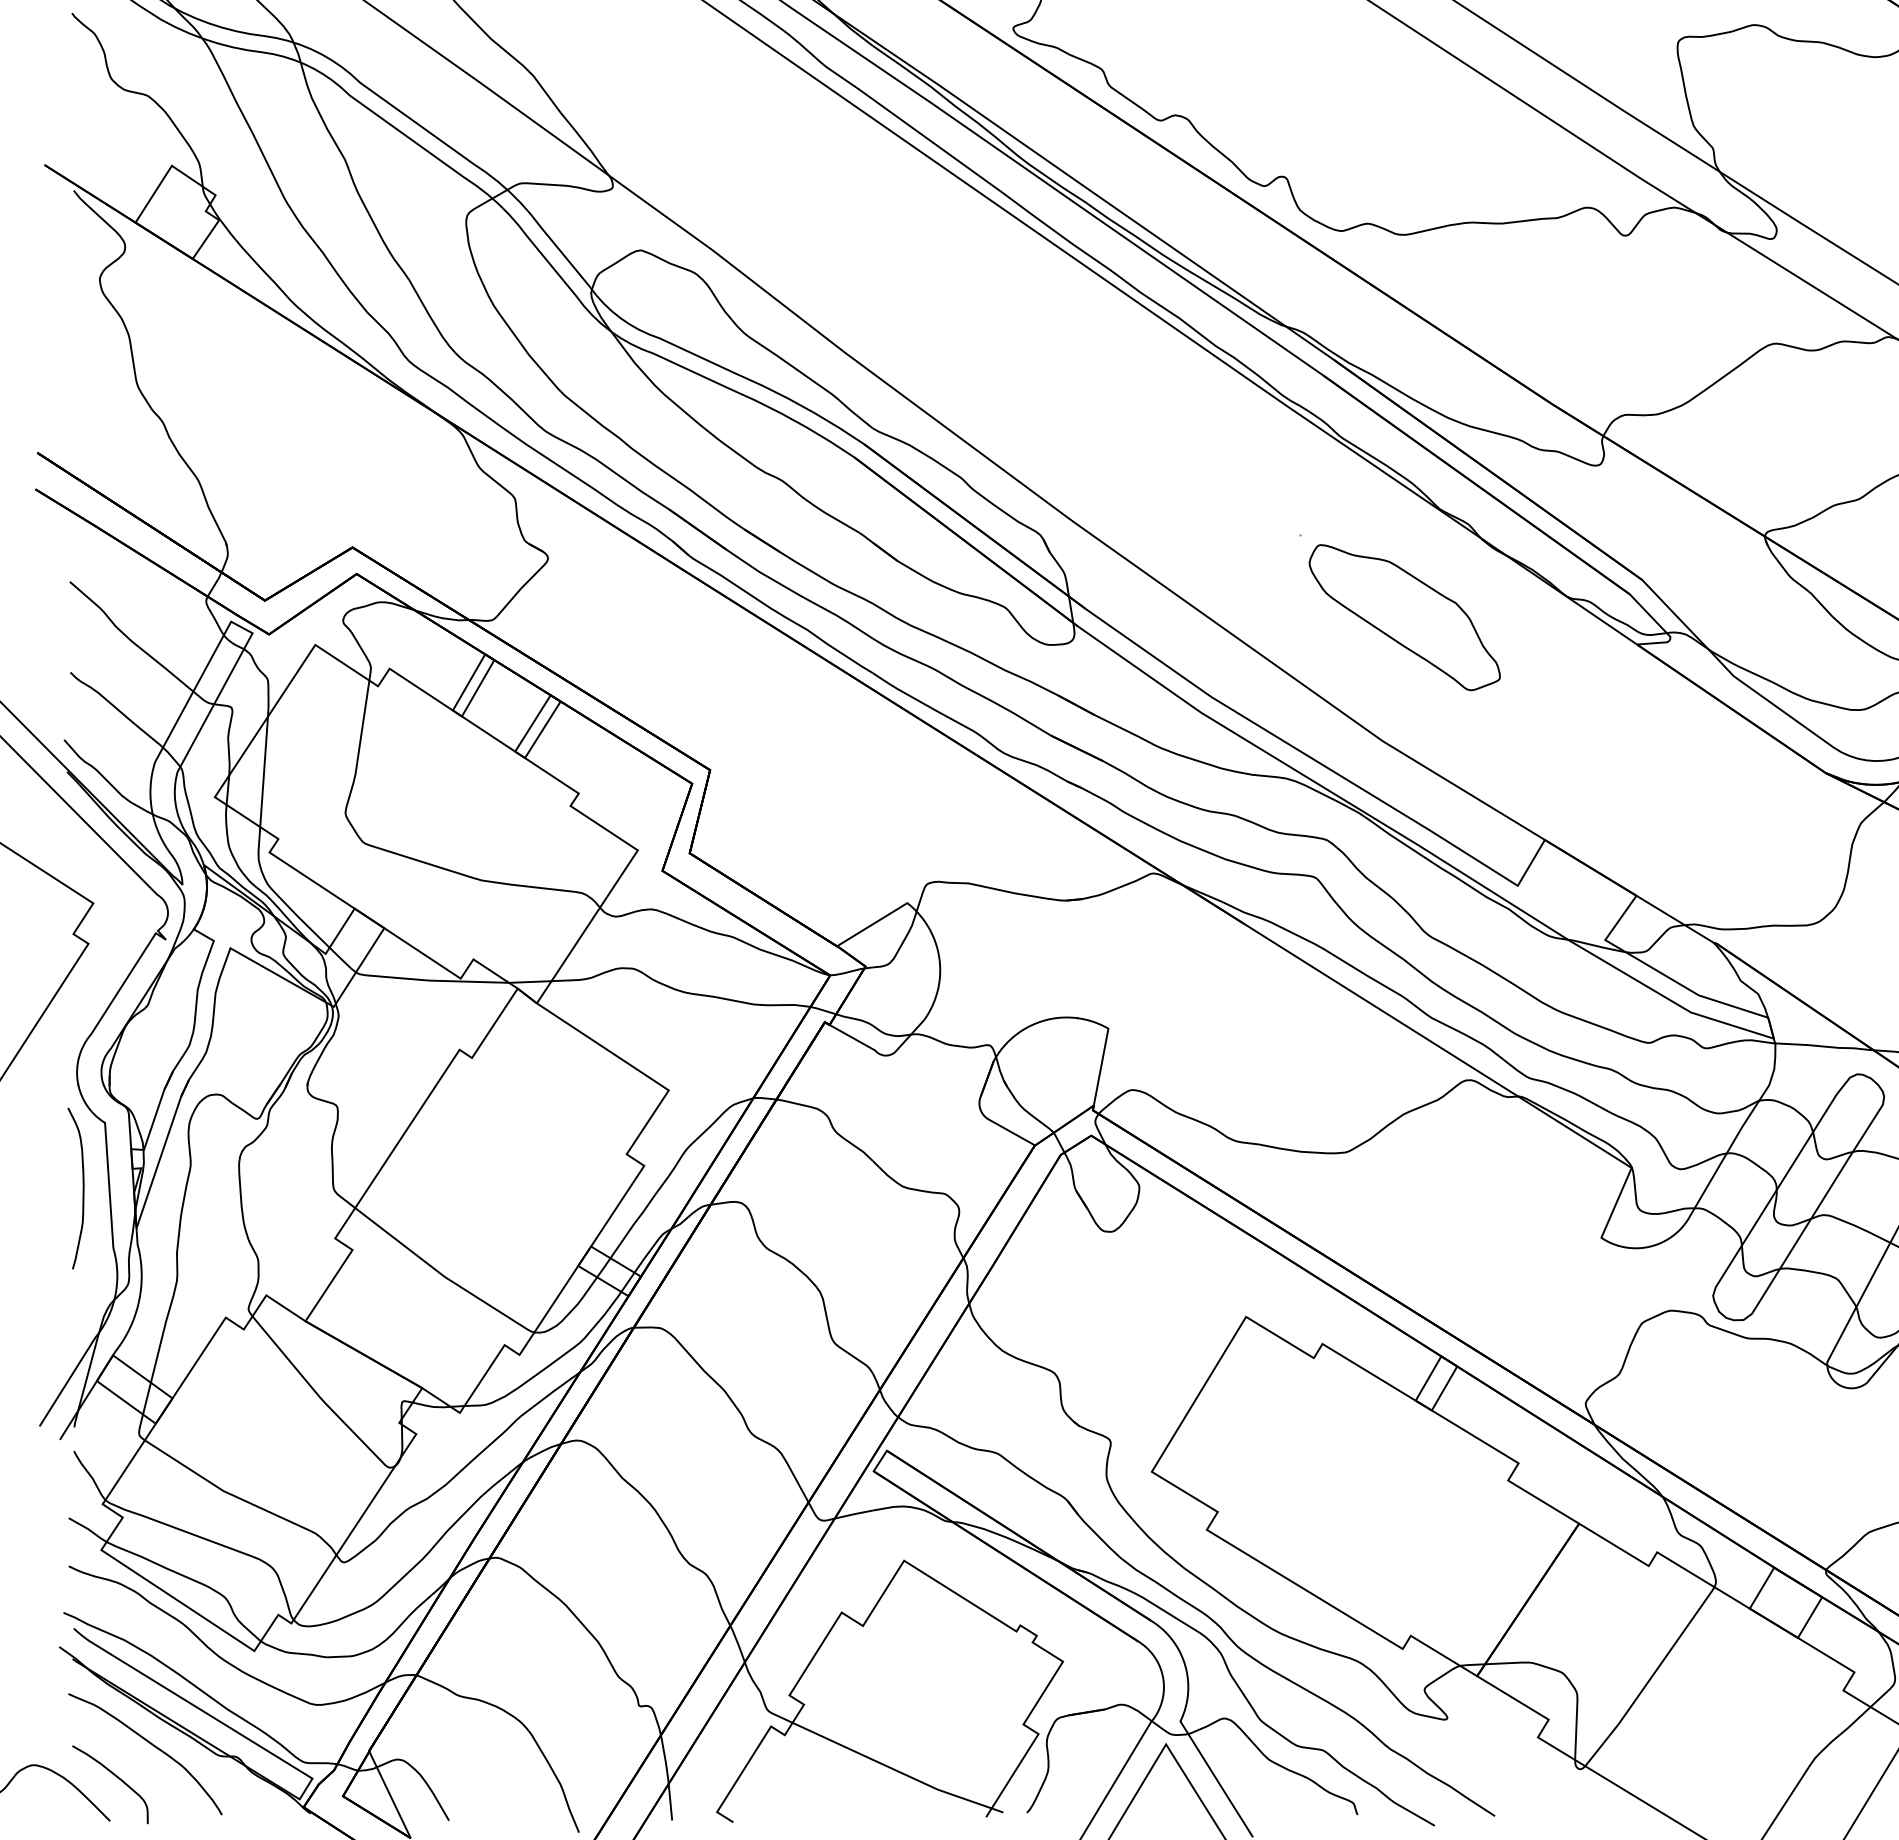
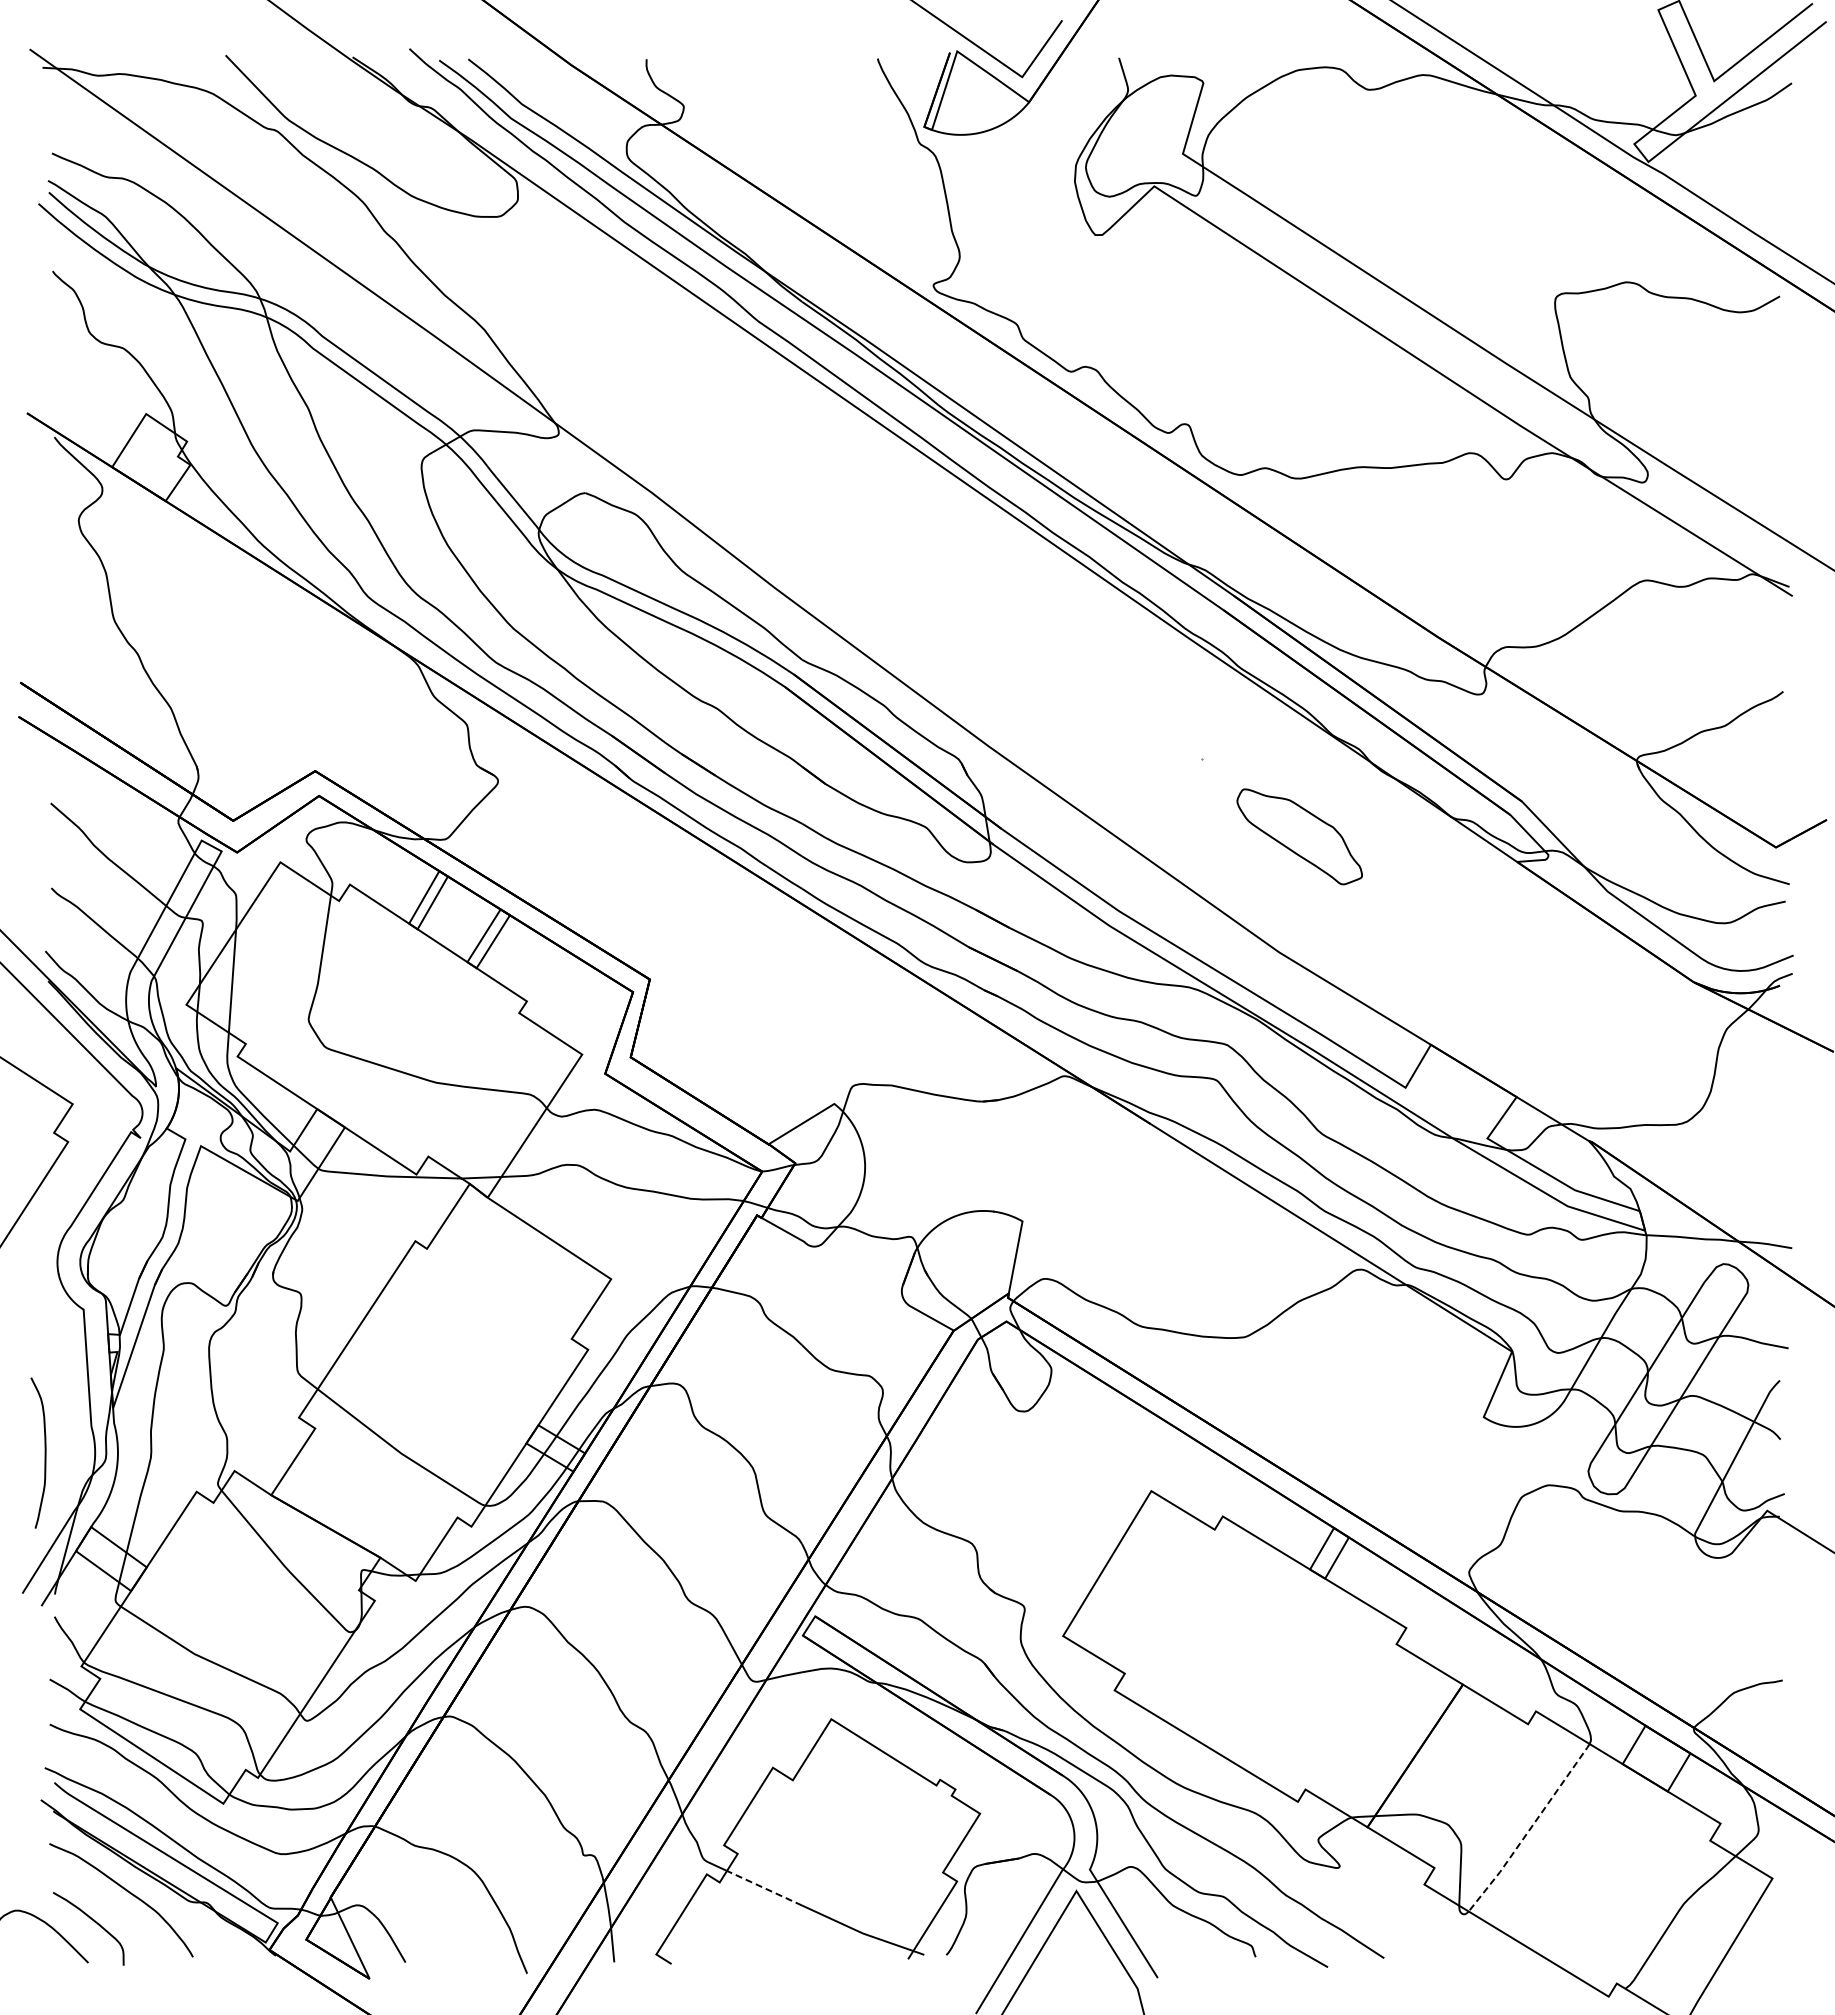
part: (1404, 617) -> (1299, 836), size x0.7
curve: (82, 1188) -> (44, 1452), moved
line: (1651, 1677) -> (1530, 1828), solid -> dashed
line: (832, 1741) -> (764, 1888), solid -> dashed

